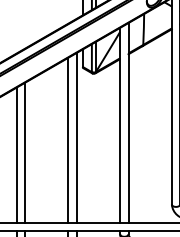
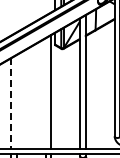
line: (68, 140) -> (45, 93), removed
line: (24, 152) -> (16, 101), removed
line: (17, 156) -> (11, 104), solid -> dashed

